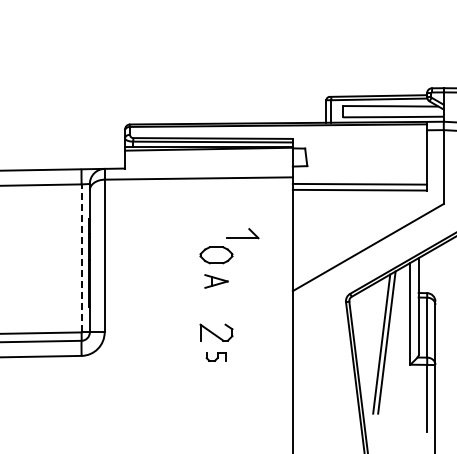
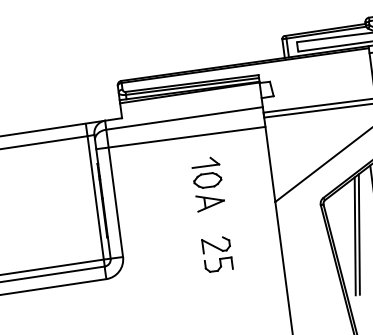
line: (190, 201) -> (180, 138), added
part: (242, 233) -> (205, 162), moved
line: (81, 257) -> (95, 197), dashed -> solid
part: (216, 281) -> (210, 202), size x1.43
part: (215, 356) -> (218, 264), size x1.67

